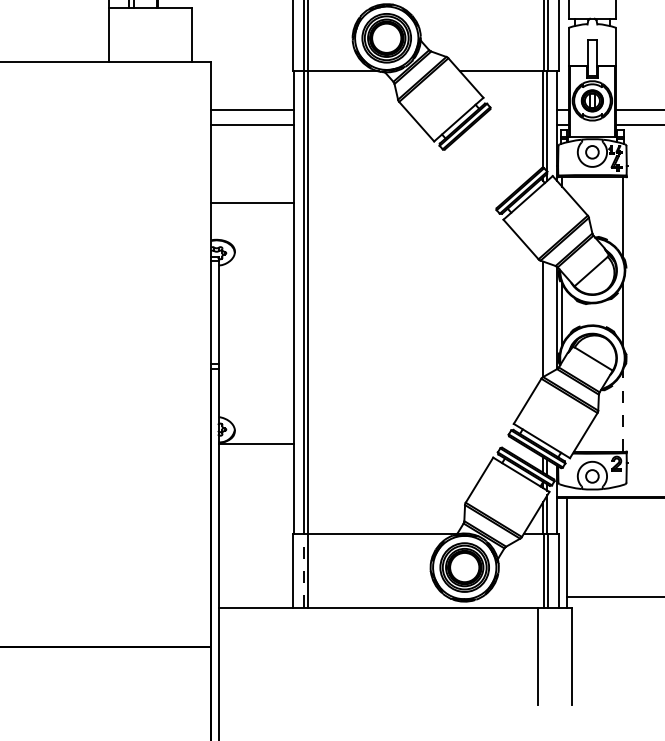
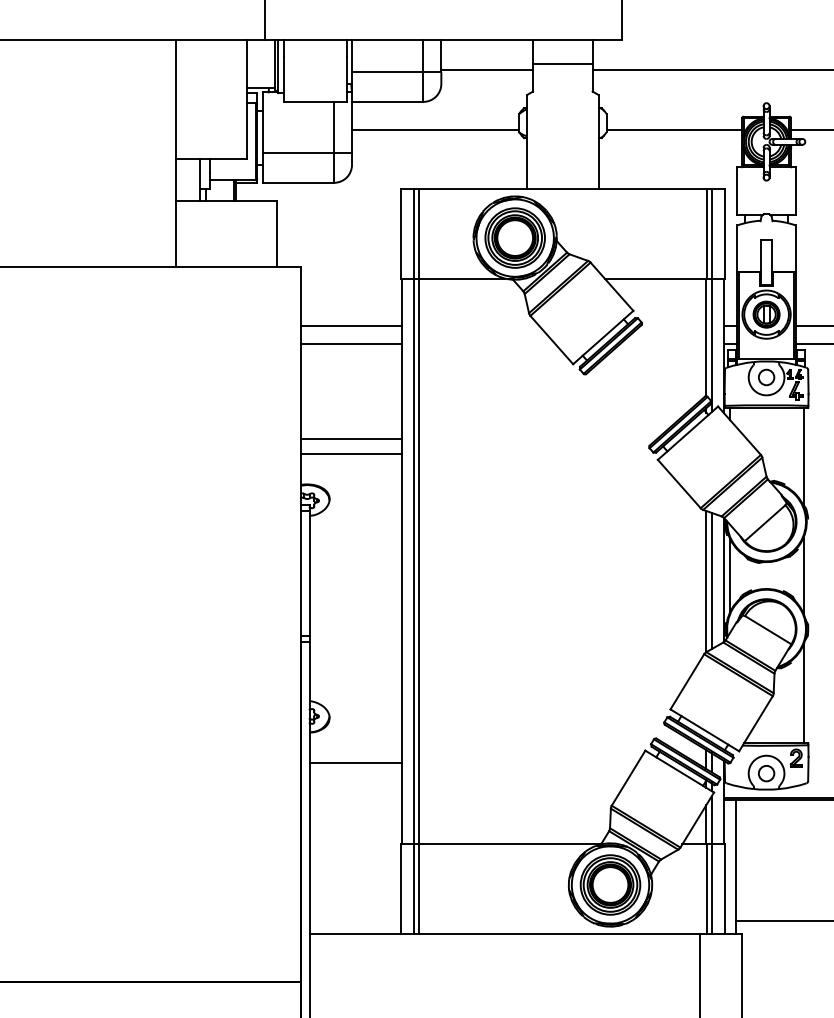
line: (252, 214) -> (351, 453), added
line: (547, 318) -> (711, 580), added
line: (622, 410) -> (803, 693), dashed -> solid
line: (256, 444) -> (355, 763), moved
line: (303, 571) -> (413, 889), dashed -> solid

